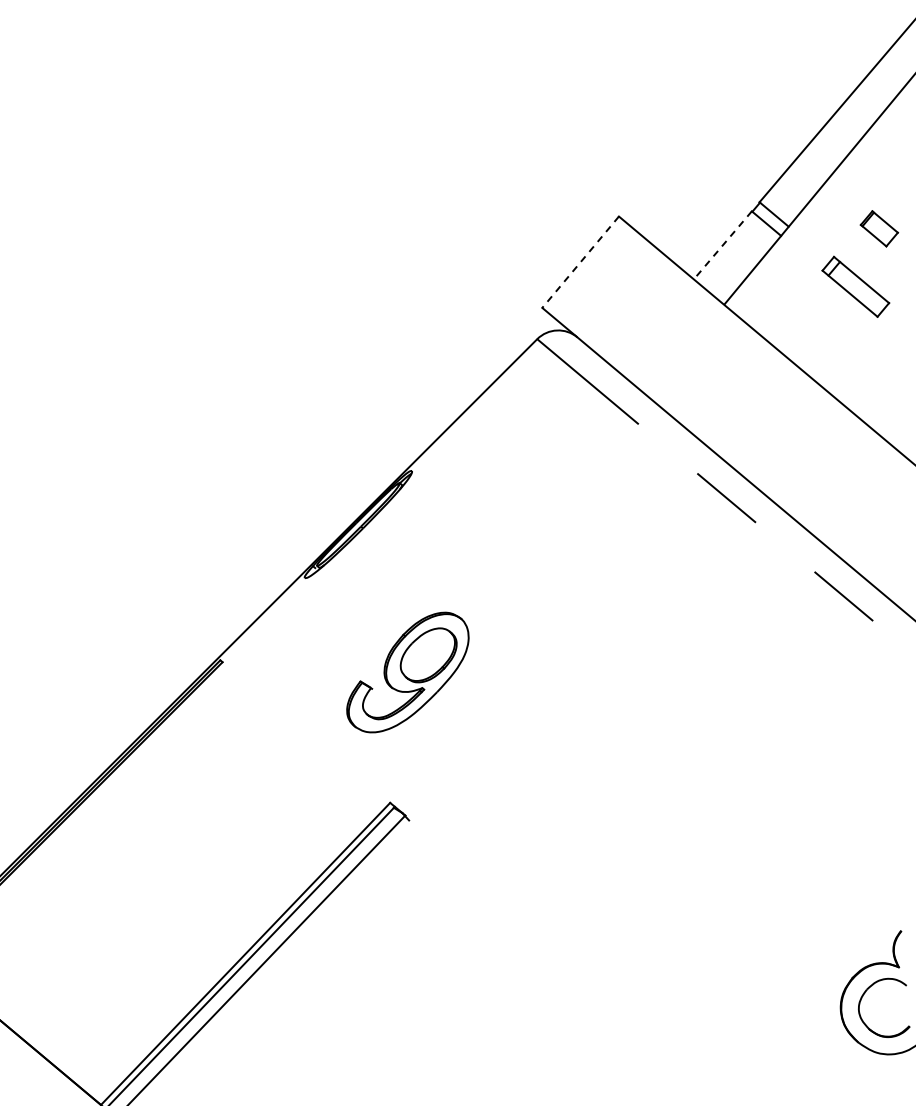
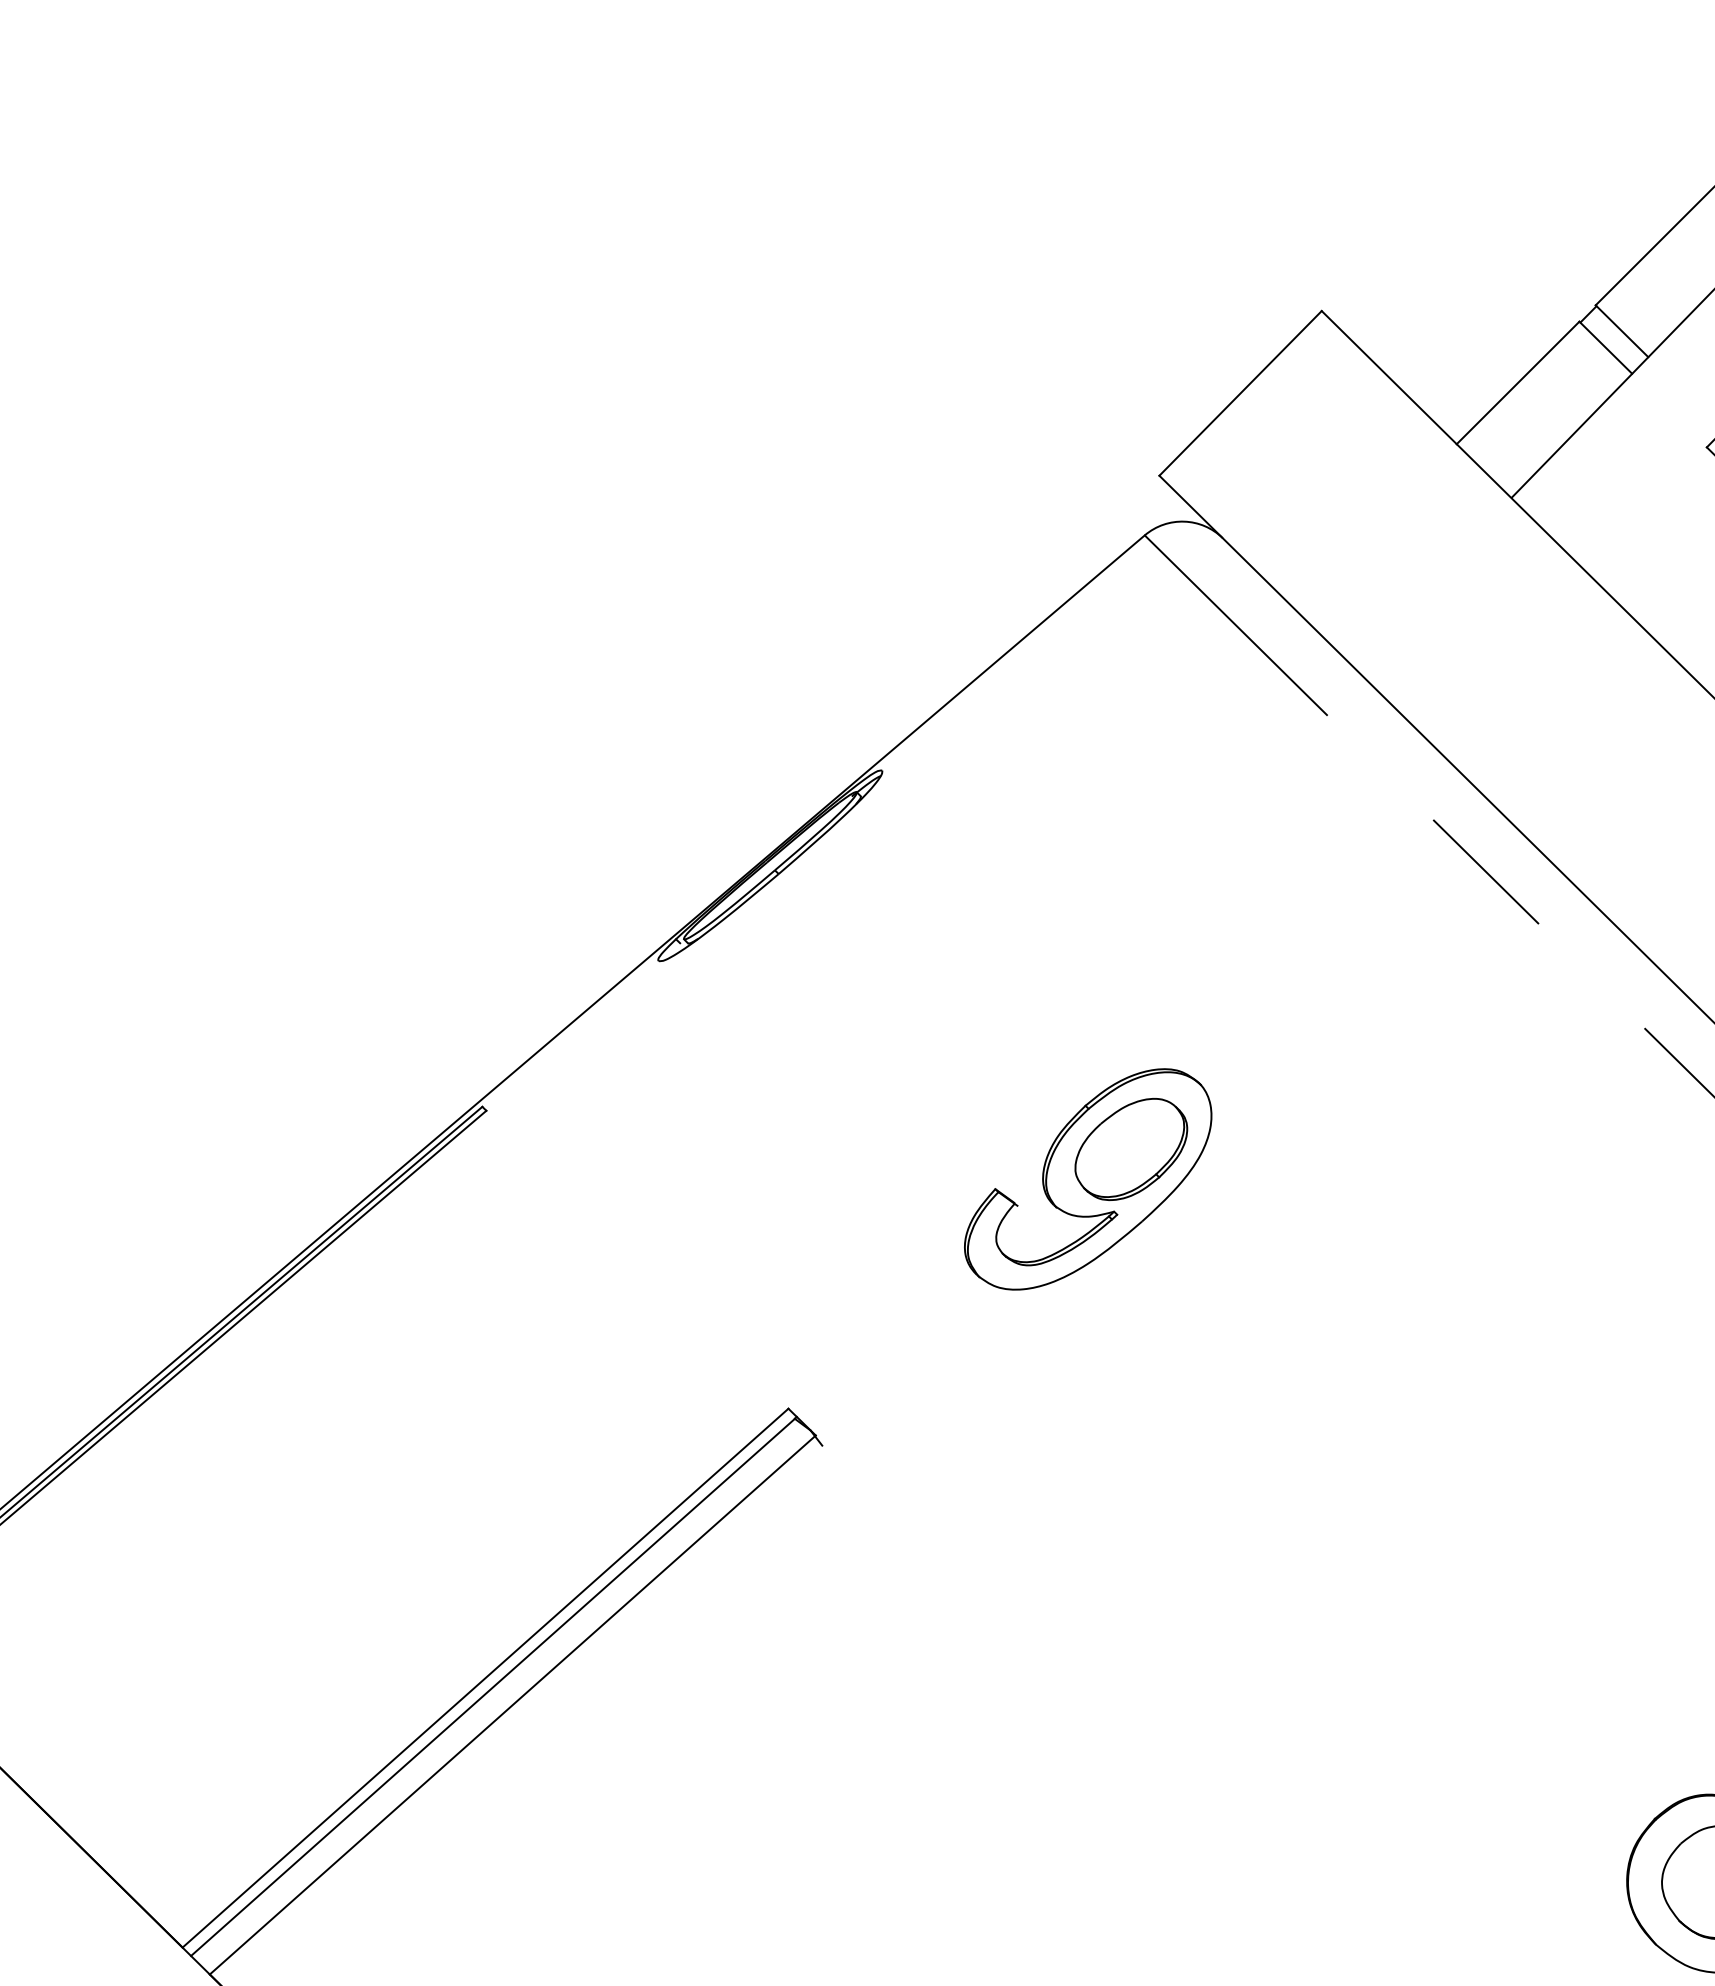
line: (722, 245) -> (1517, 383), dashed -> solid
line: (580, 262) -> (1240, 393), dashed -> solid
part: (407, 672) -> (1087, 1179), moved

